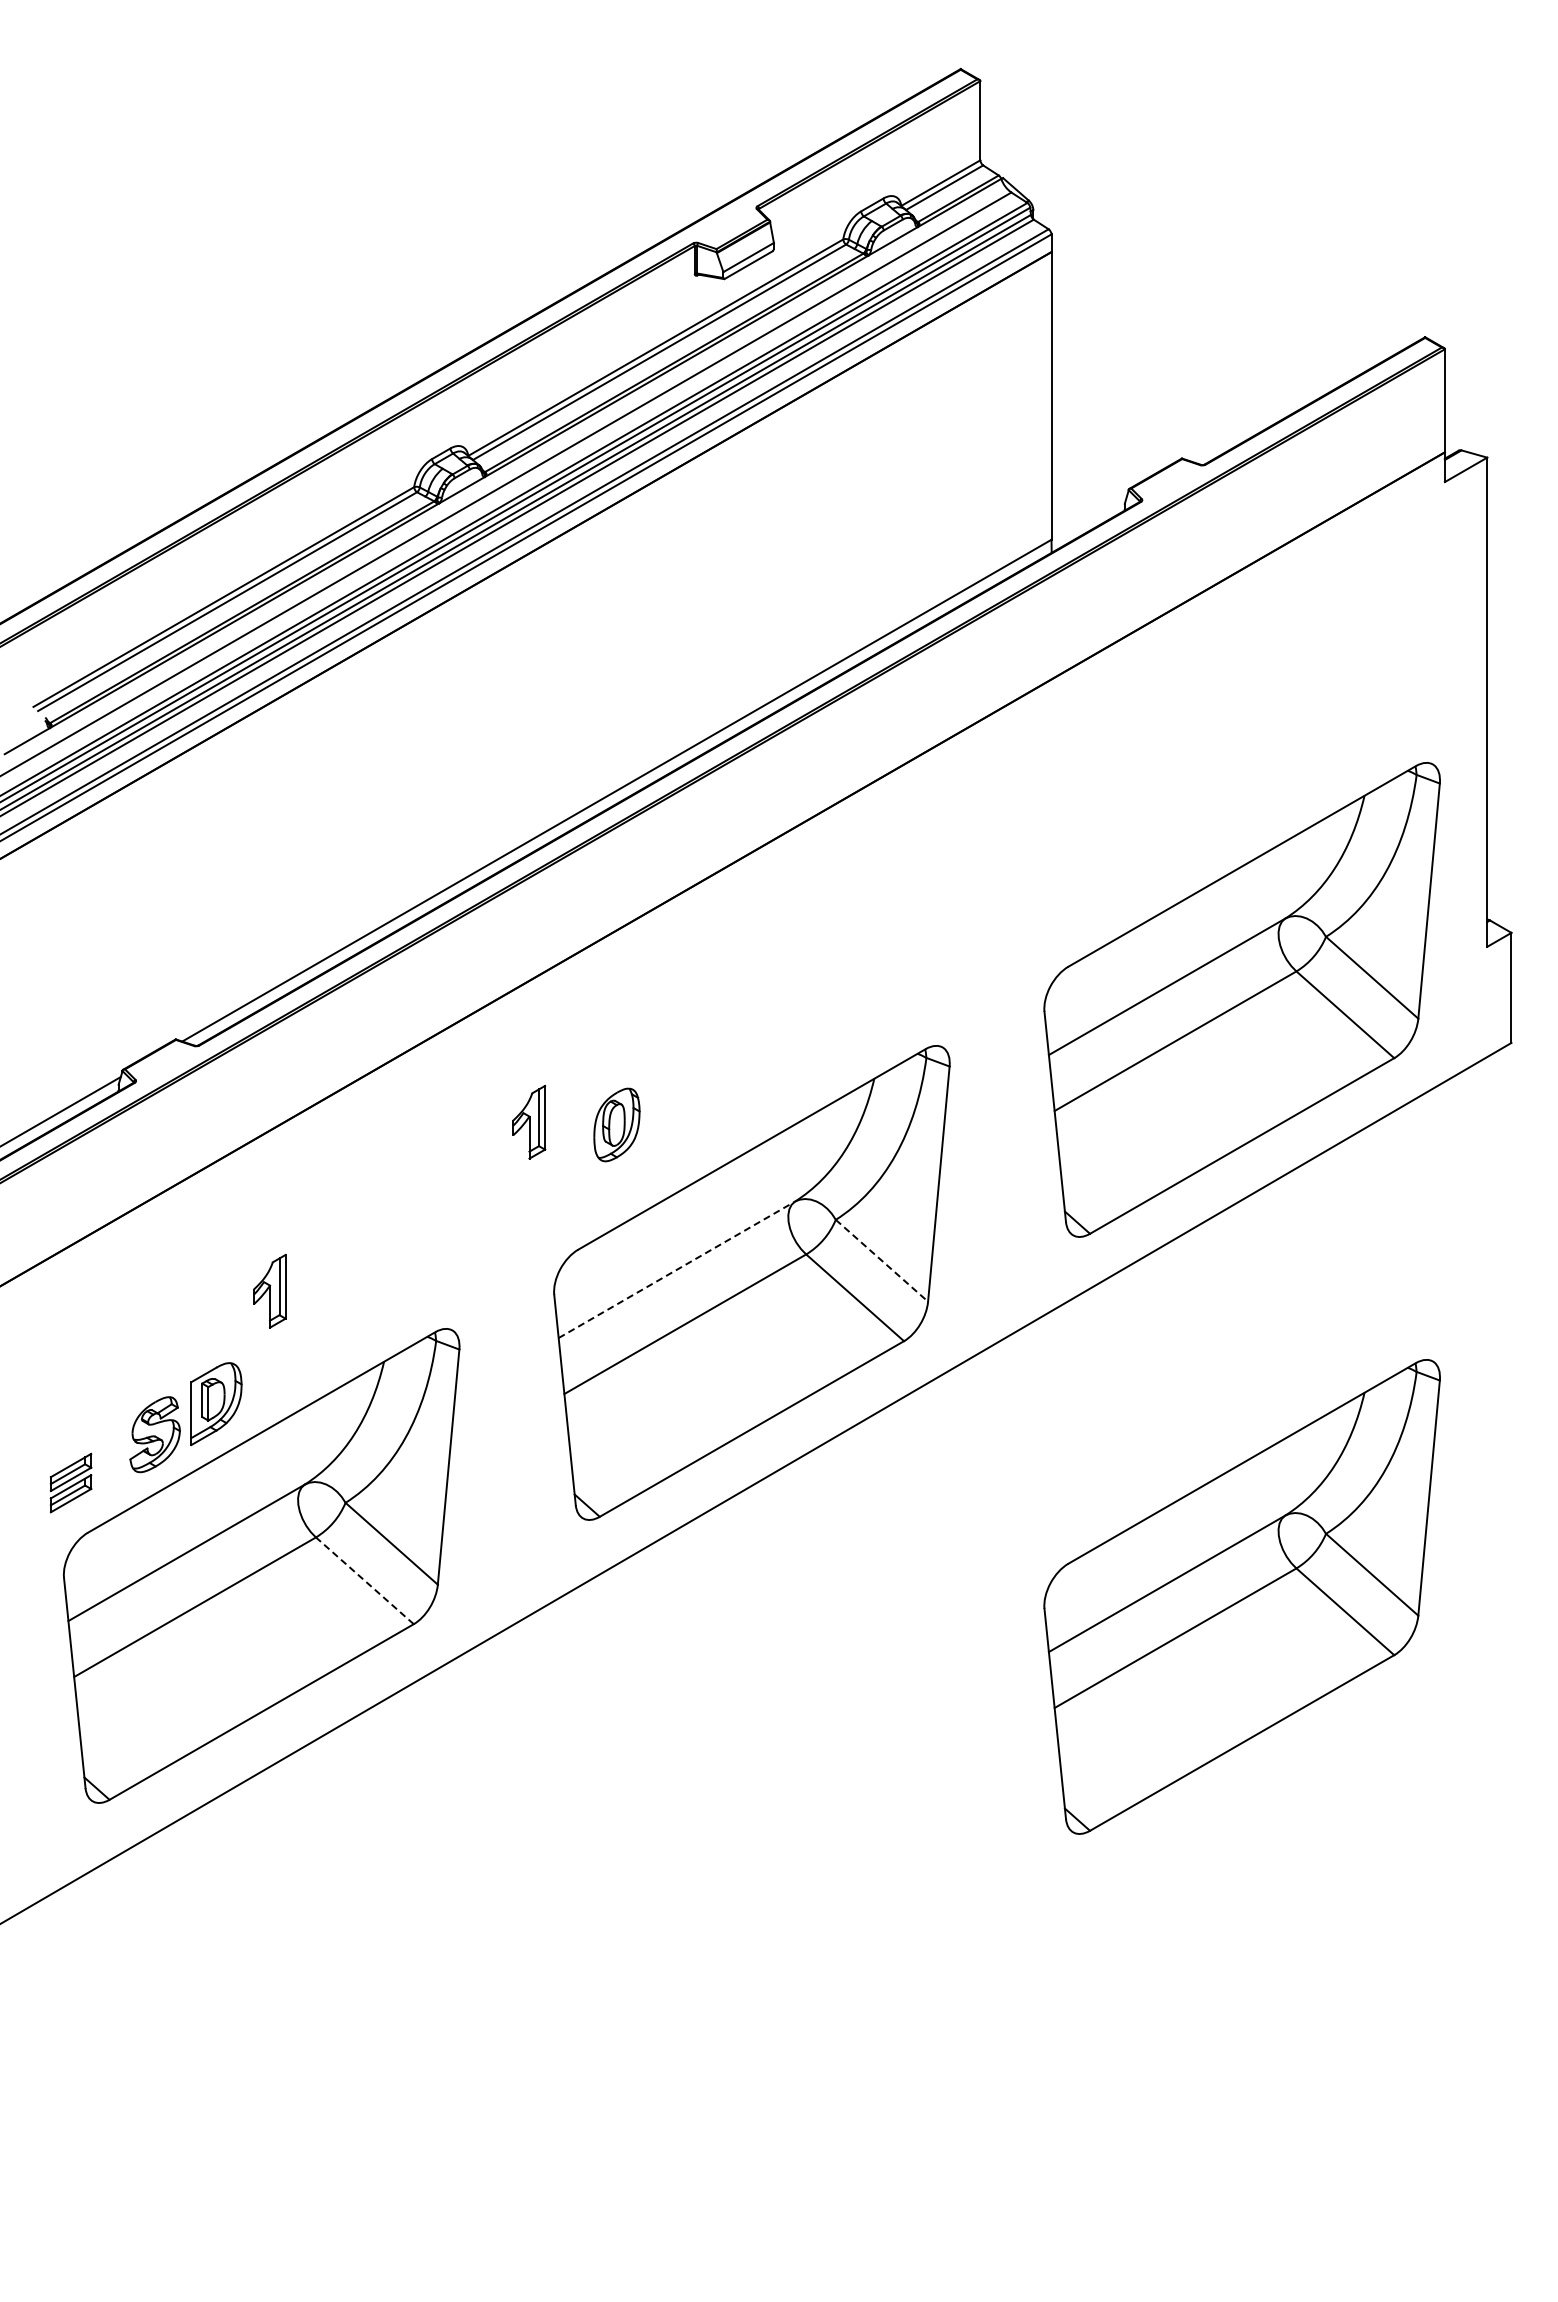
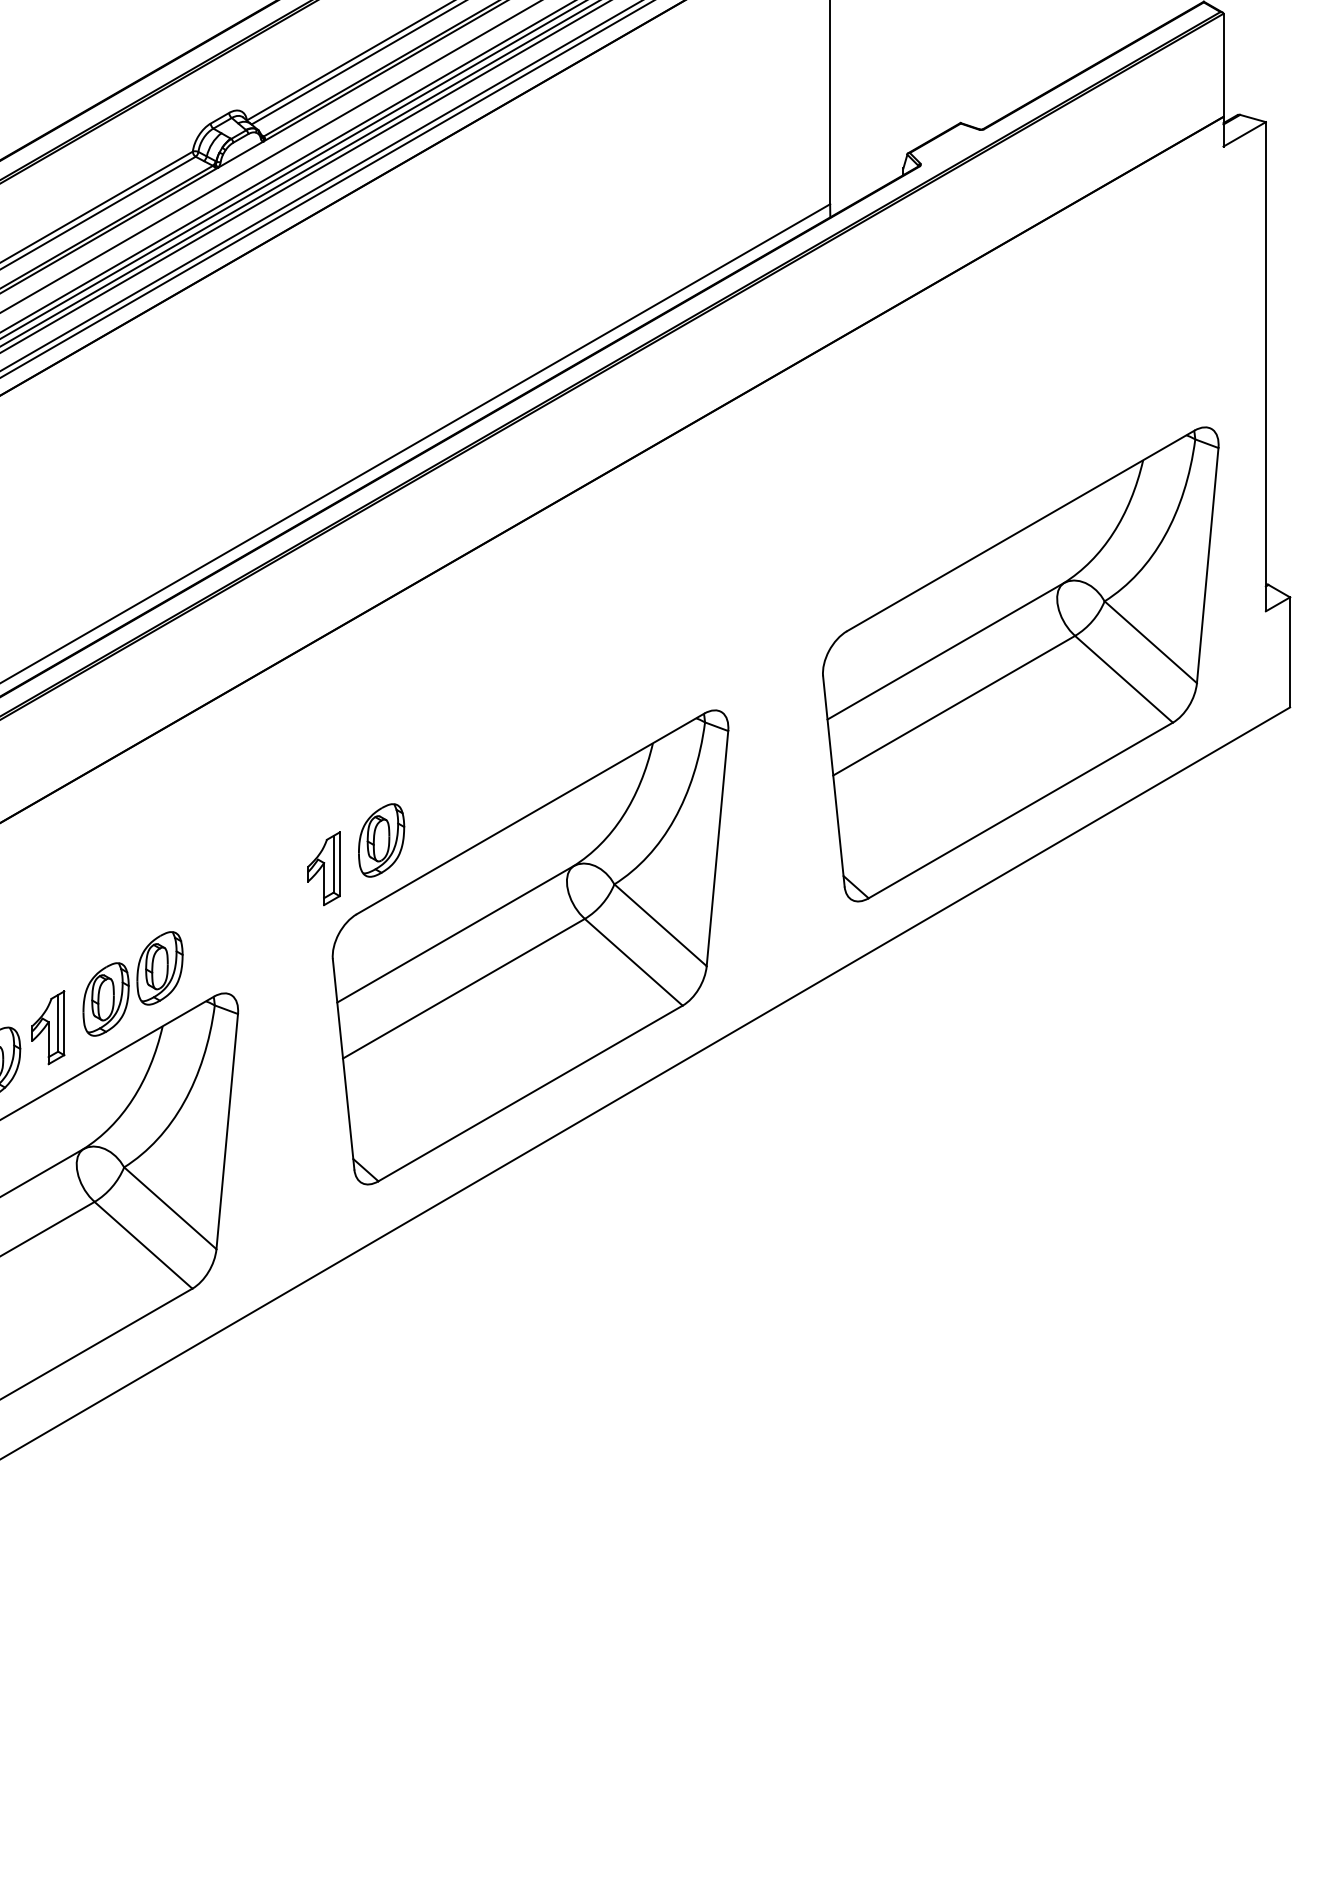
part: (529, 1121) -> (324, 868), moved
part: (616, 1124) -> (381, 840), moved
line: (881, 1260) -> (660, 925), dashed -> solid
line: (677, 1269) -> (456, 934), dashed -> solid
part: (269, 1291) -> (48, 1028), moved
part: (354, 1319) -> (133, 984), added
line: (364, 1580) -> (143, 1245), dashed -> solid
part: (1241, 1596) -> (1020, 1261), removed

